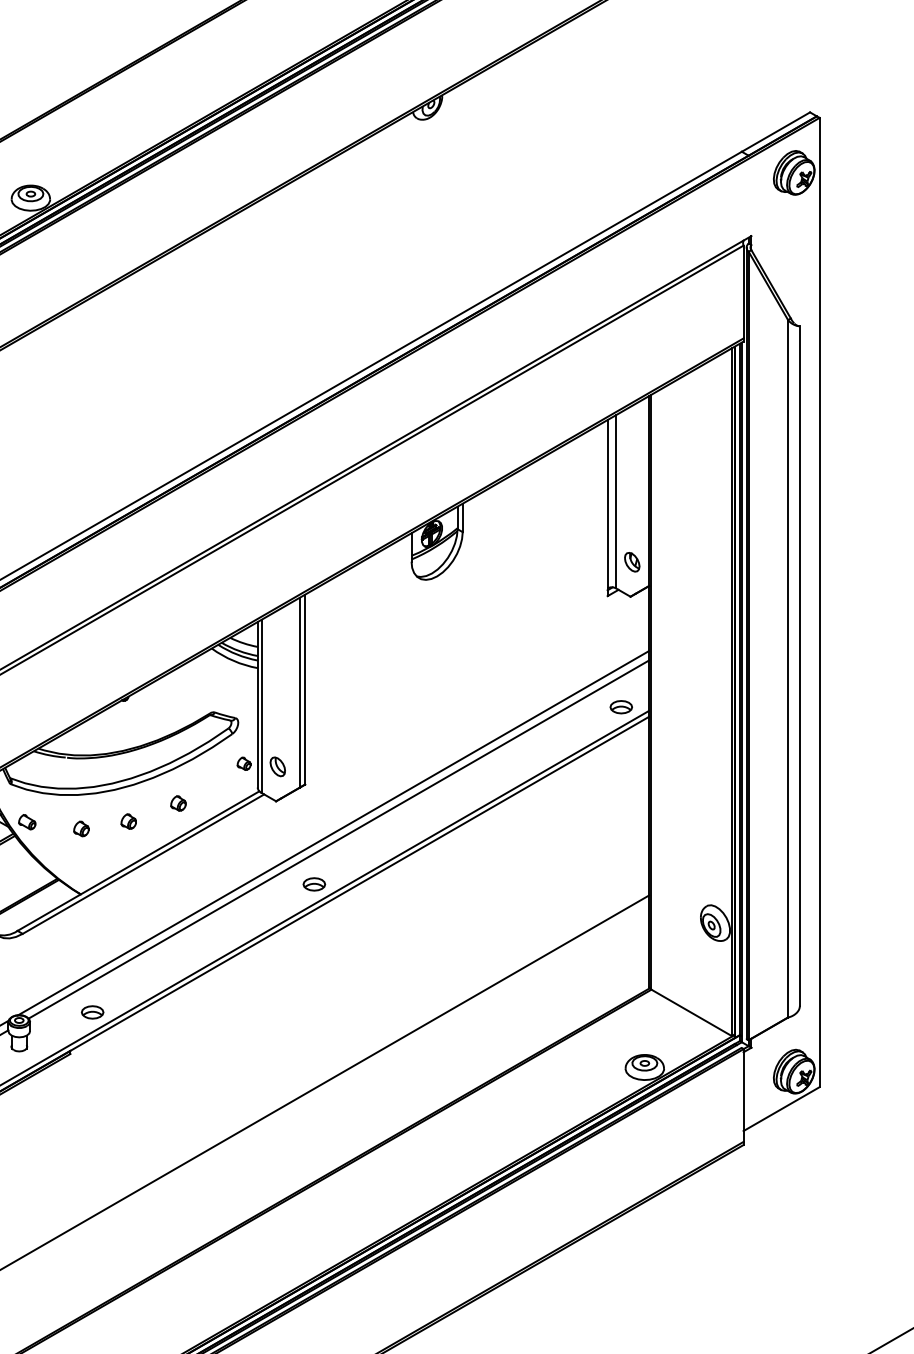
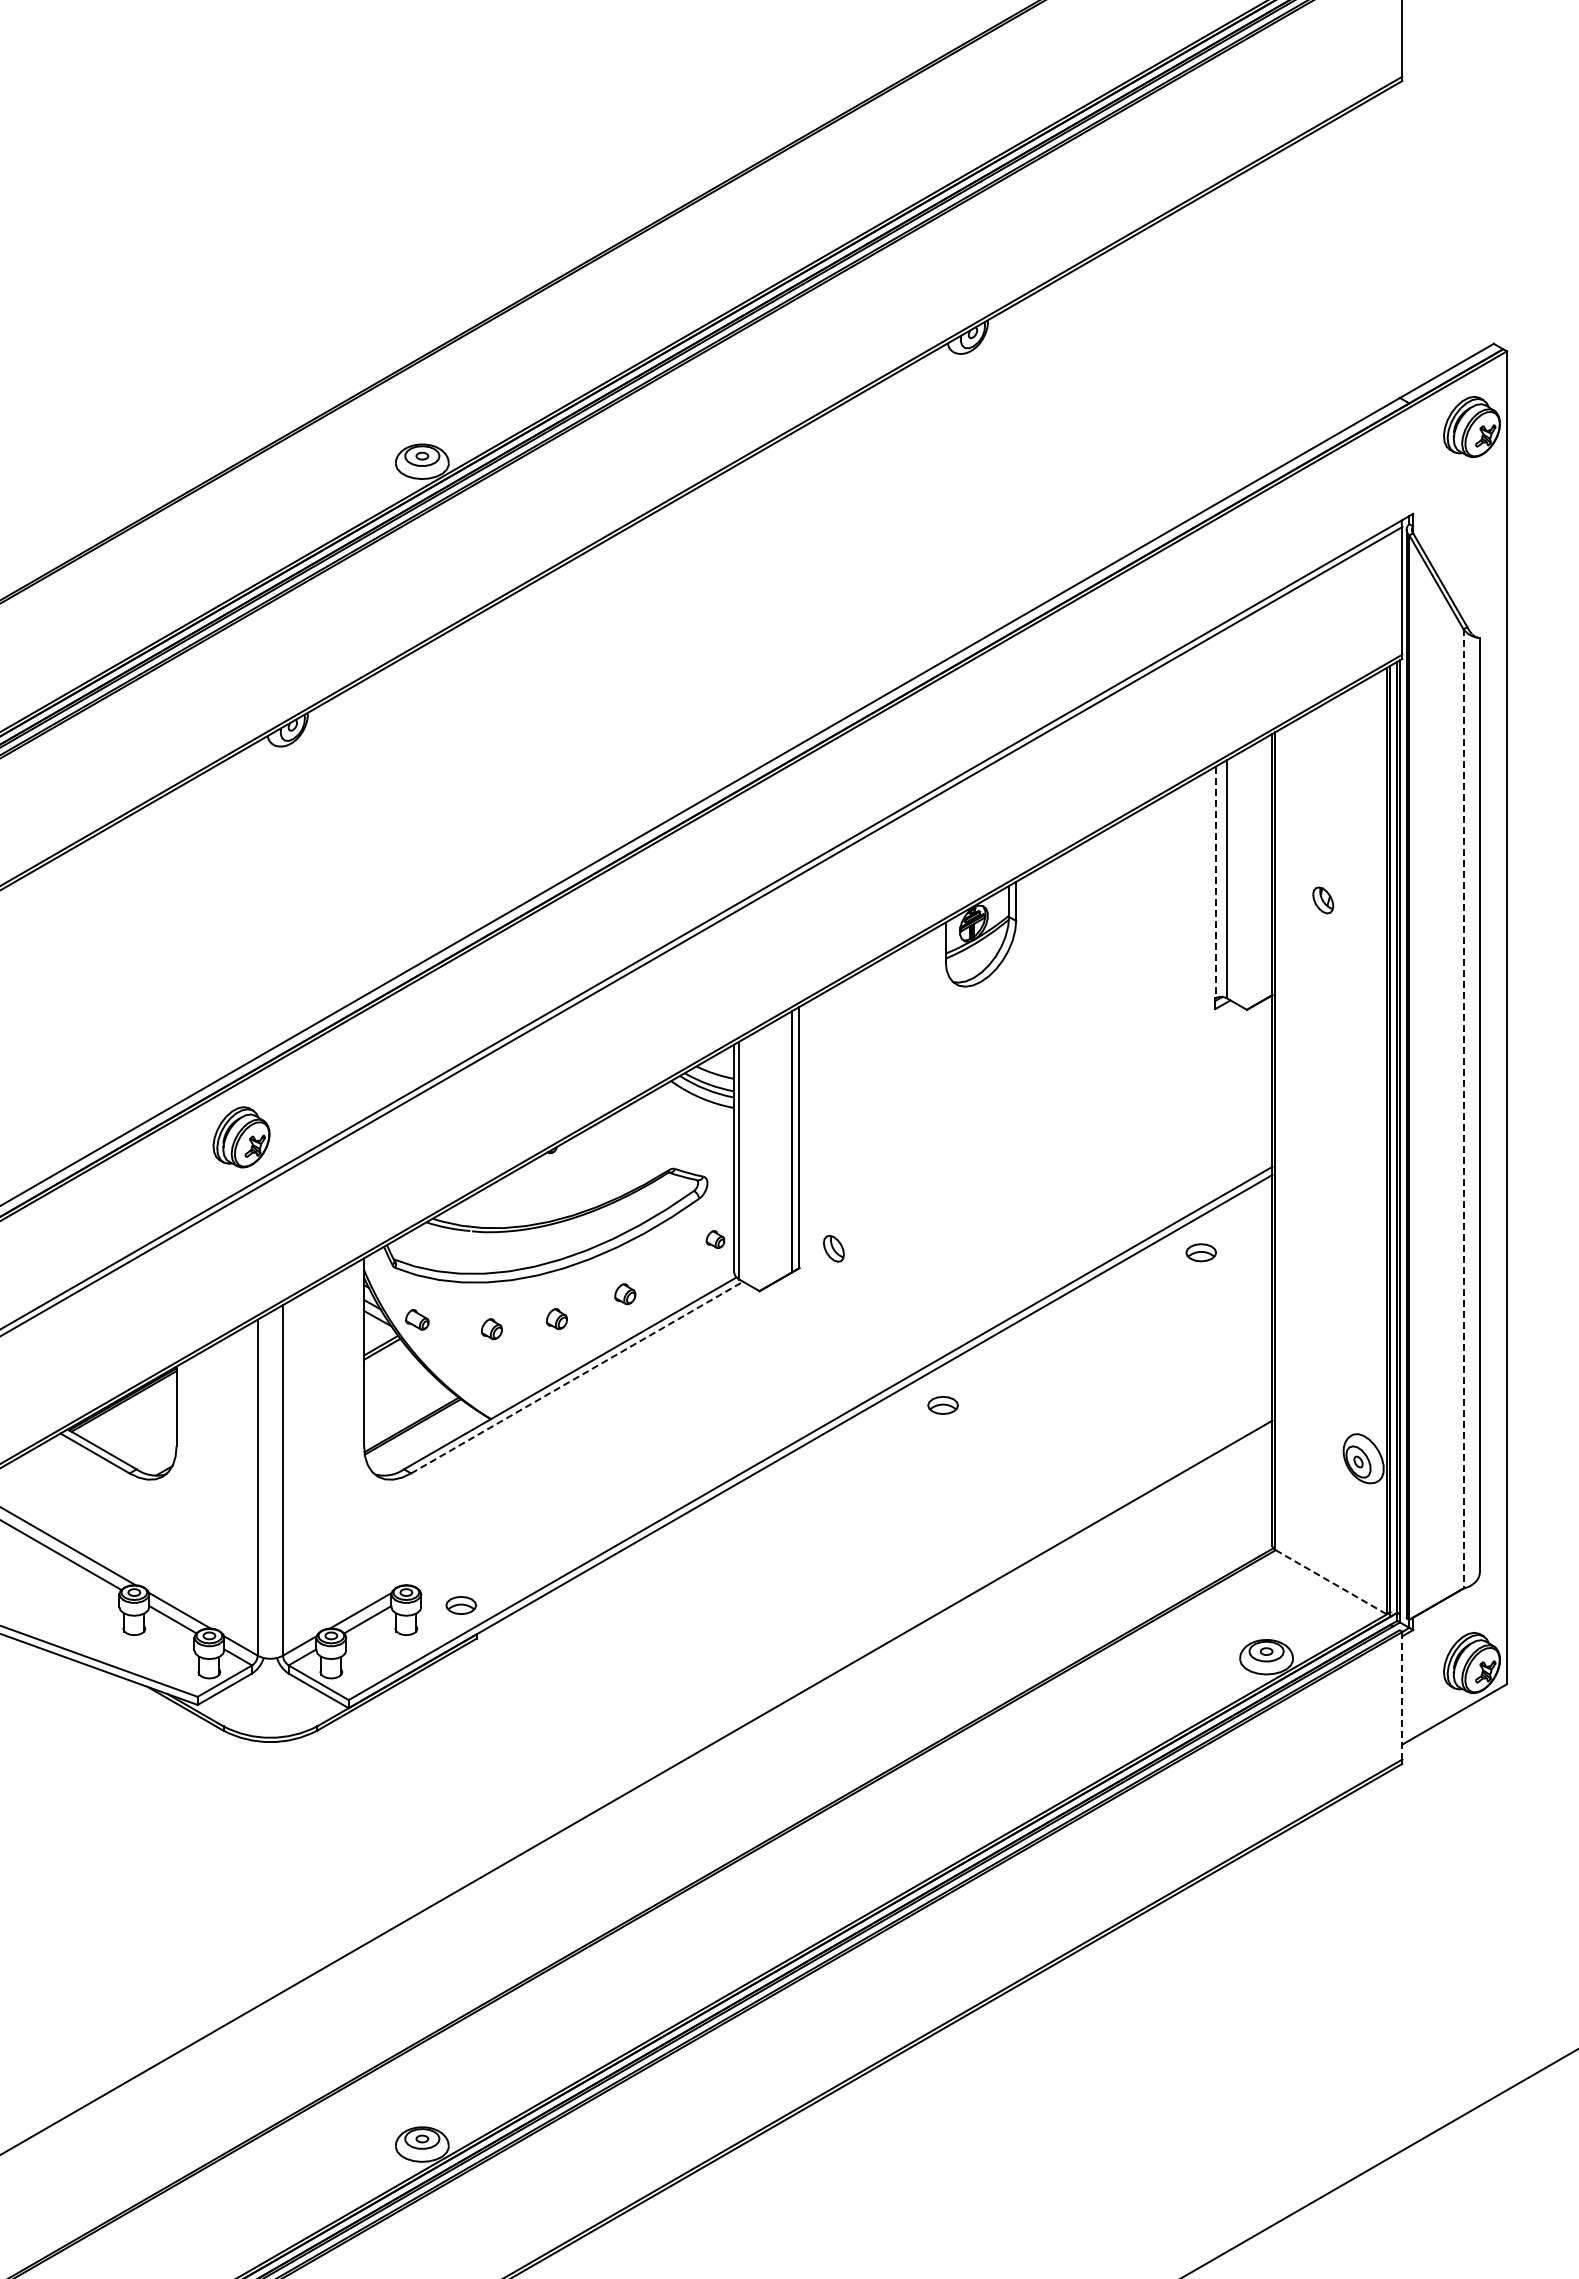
line: (607, 504) -> (1215, 882), solid -> dashed
part: (632, 562) -> (1323, 900), moved
line: (788, 668) -> (1463, 1108), solid -> dashed
part: (620, 707) -> (1200, 1252), moved
part: (277, 766) -> (833, 1248), moved
line: (333, 832) -> (838, 1334), removed
line: (338, 839) -> (845, 1343), removed
line: (143, 864) -> (577, 1377), solid -> dashed
part: (313, 884) -> (942, 1405), moved
part: (92, 1012) -> (461, 1605), moved
line: (691, 1012) -> (1330, 1581), solid -> dashed
line: (743, 1095) -> (1402, 1695), solid -> dashed

